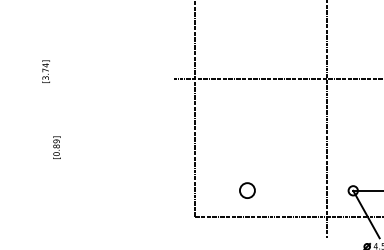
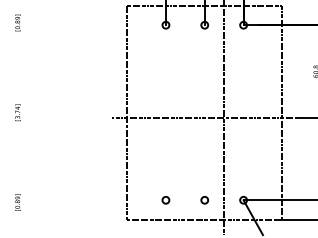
text: (56, 147) -> (17, 202), moved
circle: (246, 191) -> (165, 200), size x0.62
circle: (300, 191) -> (204, 200), added

